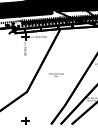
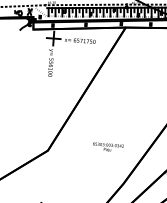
text: (56, 74) -> (108, 146), moved

